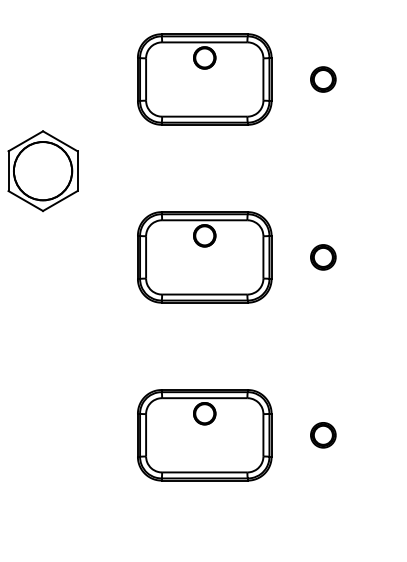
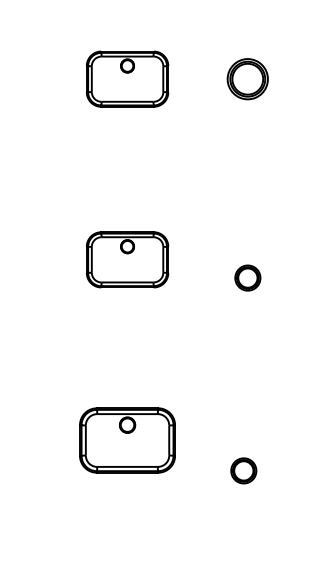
part: (204, 79) -> (127, 79), size x0.6
part: (323, 79) -> (248, 79), size x1.6
part: (204, 257) -> (127, 259), size x0.6
part: (323, 257) -> (248, 278), moved
part: (204, 435) -> (127, 440), size x0.7
part: (323, 435) -> (243, 471), moved

